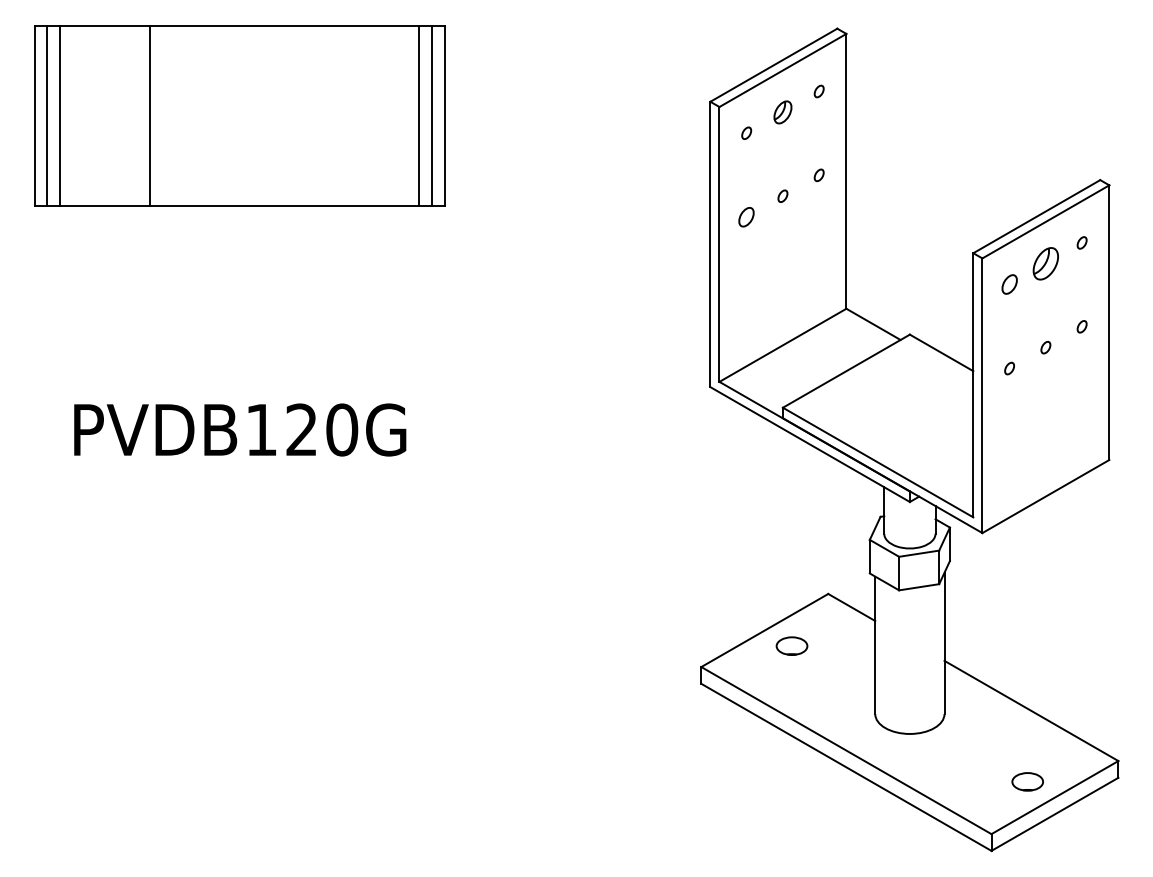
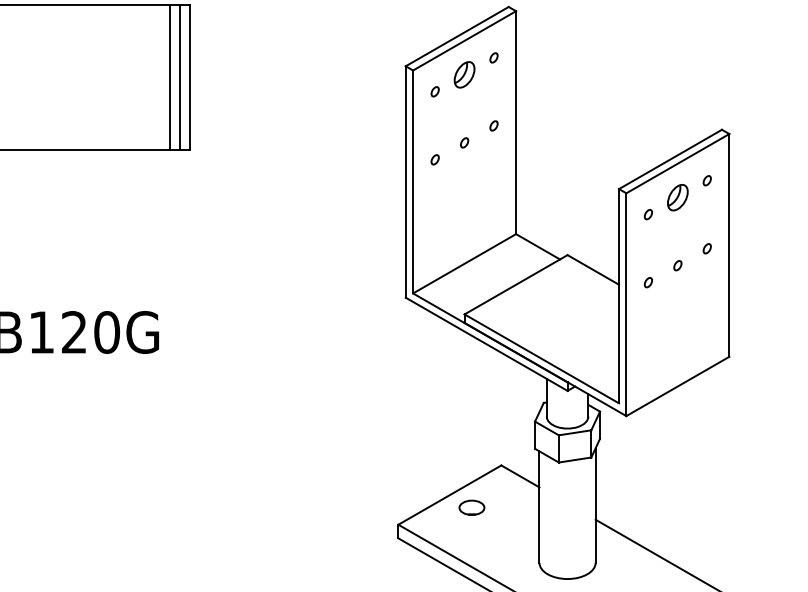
part: (782, 112) -> (464, 74), size x1.43
part: (746, 216) -> (435, 159), size x0.62
part: (1009, 284) -> (648, 214), size x0.62

